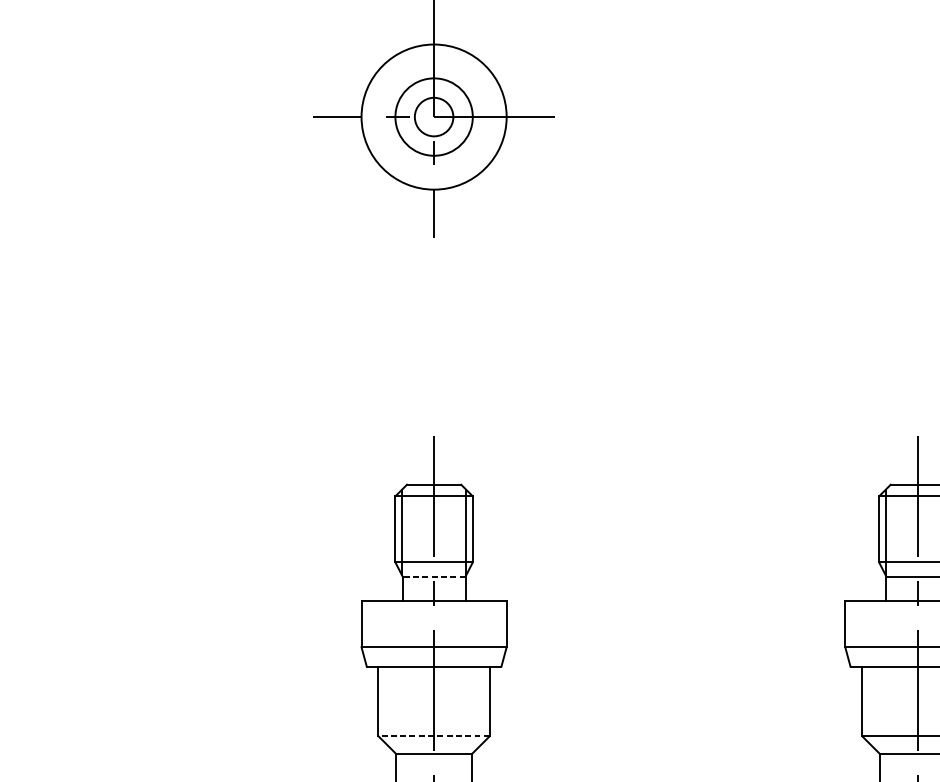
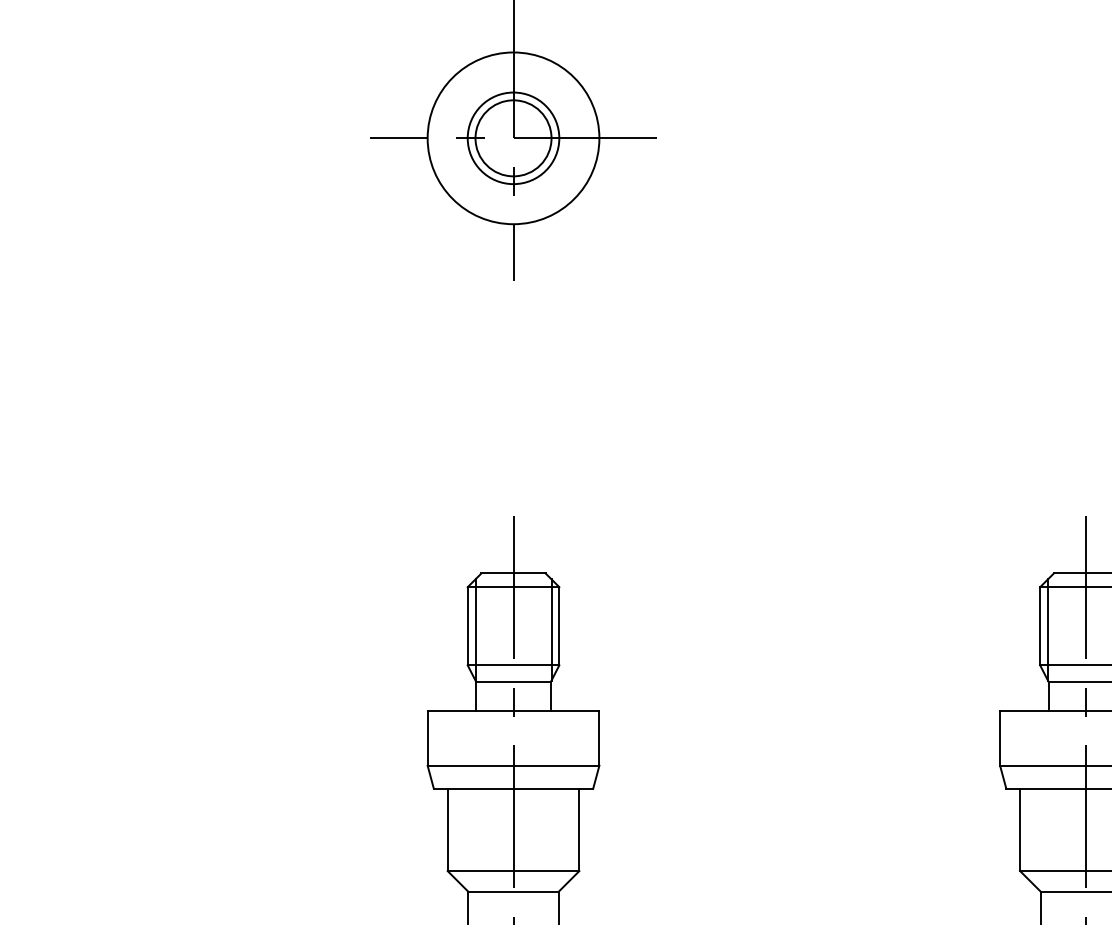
circle: (434, 117) -> (513, 138), size x1.67
line: (434, 576) -> (513, 682), dashed -> solid
line: (434, 736) -> (513, 871), dashed -> solid

